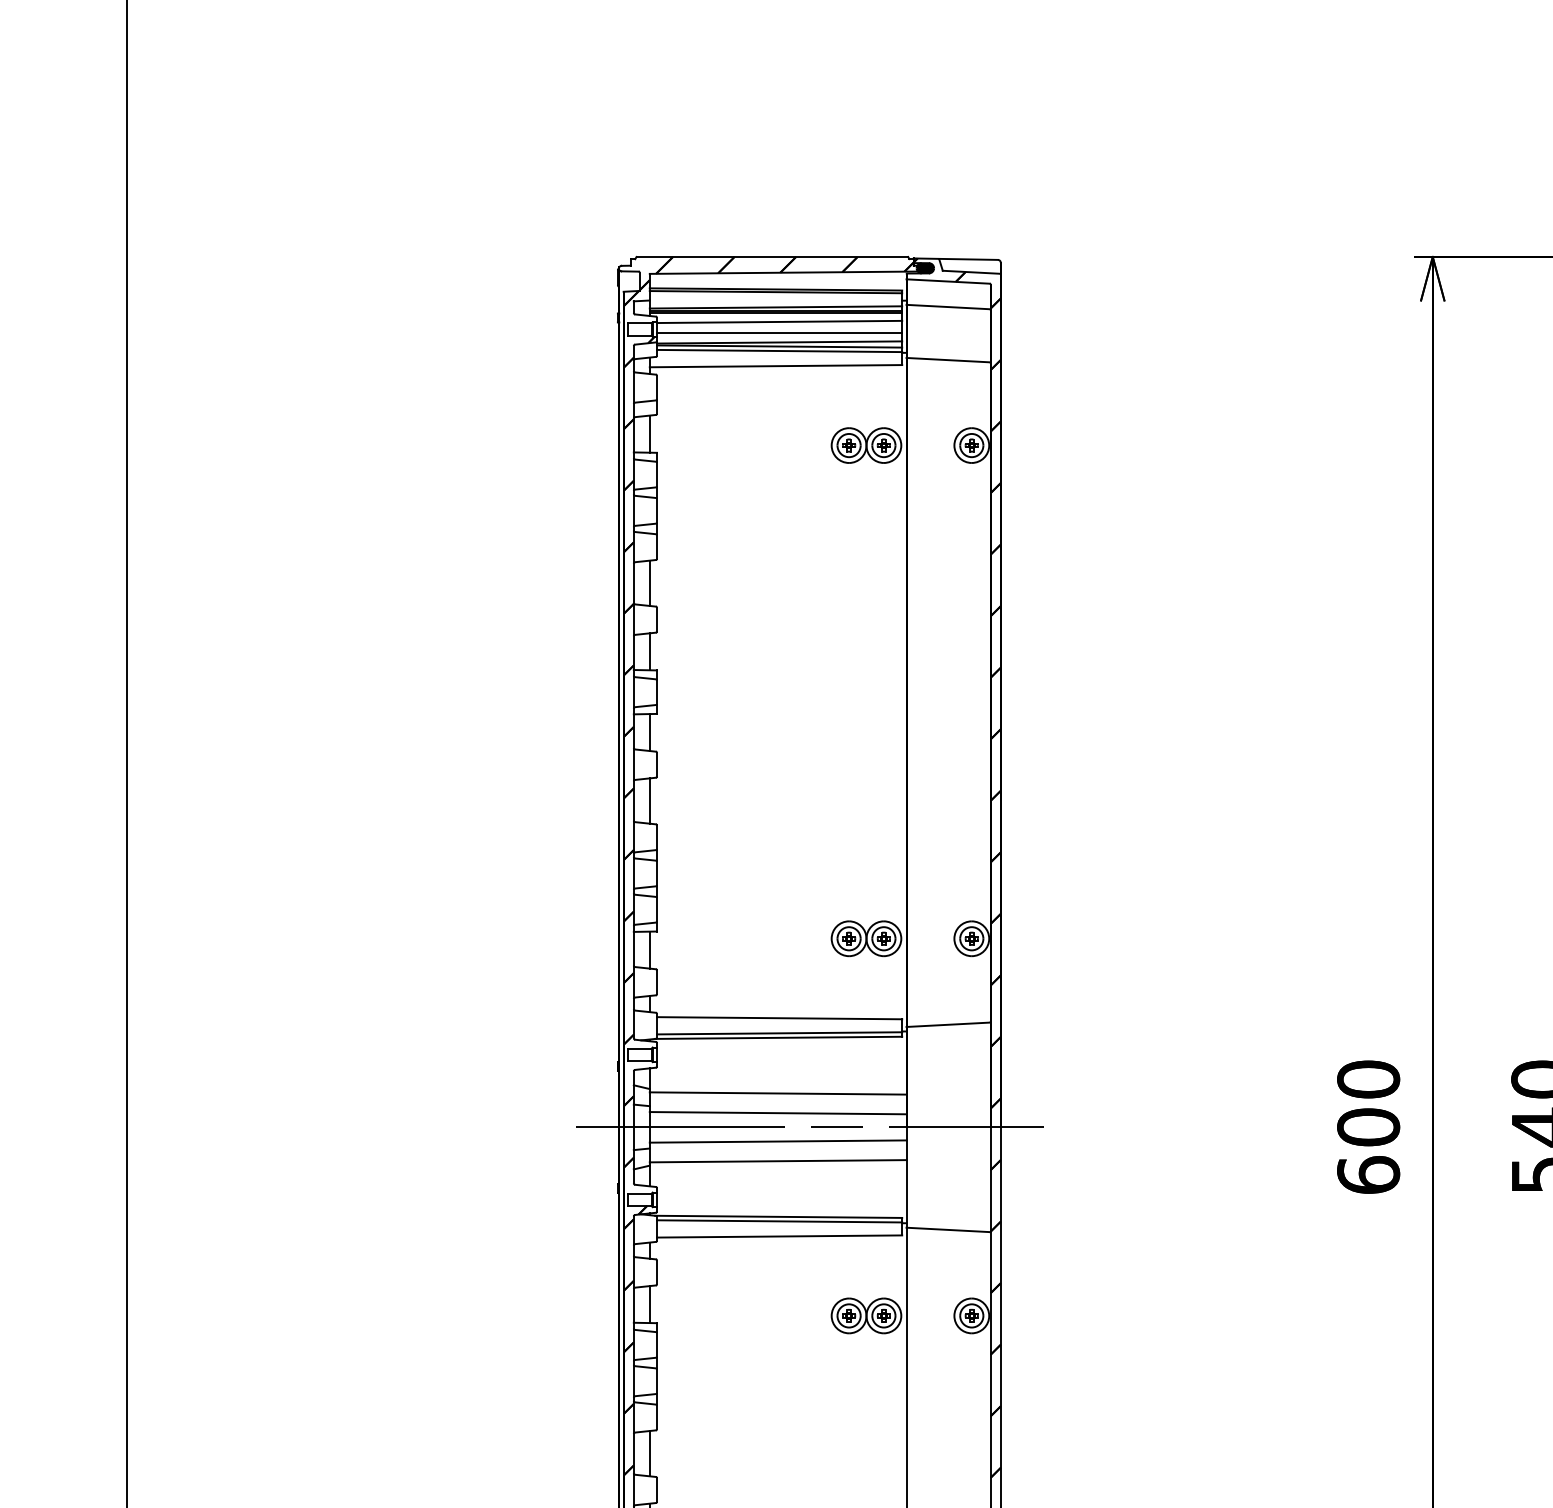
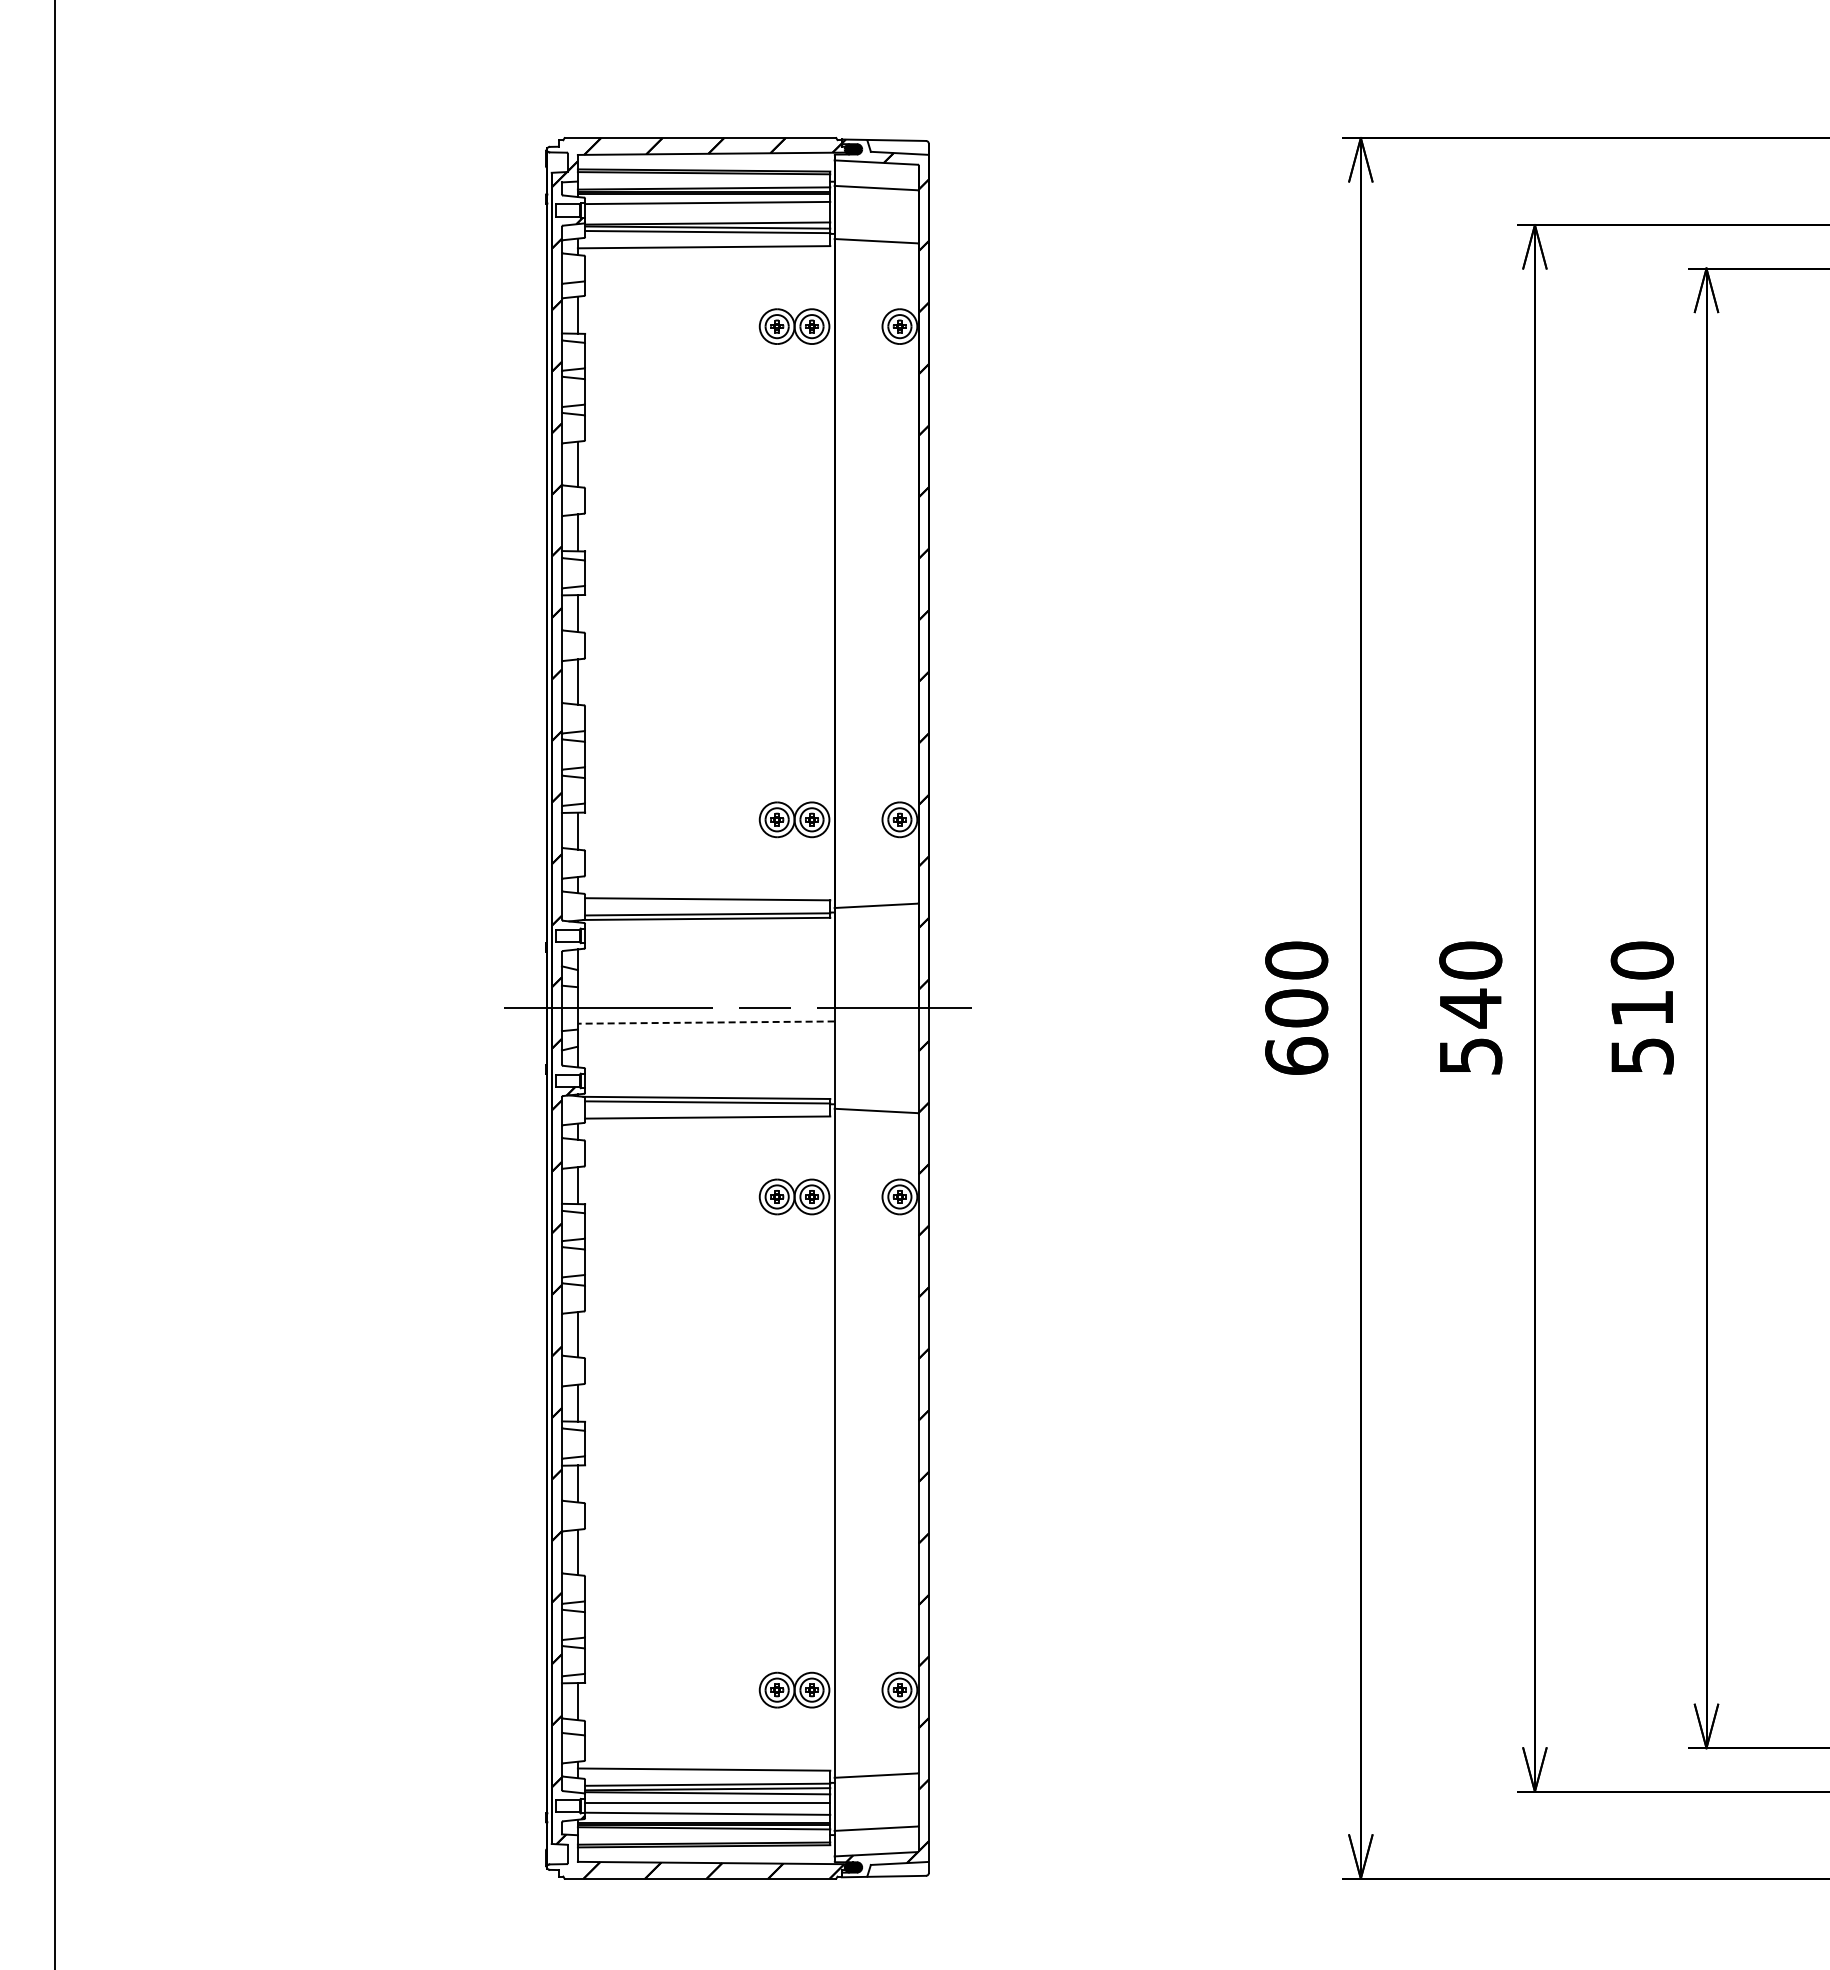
line: (779, 333) -> (707, 214), removed
line: (777, 1093) -> (705, 974), removed
line: (777, 1113) -> (705, 994), removed
line: (777, 1141) -> (705, 1022), solid -> dashed
line: (777, 1161) -> (705, 1042), removed

